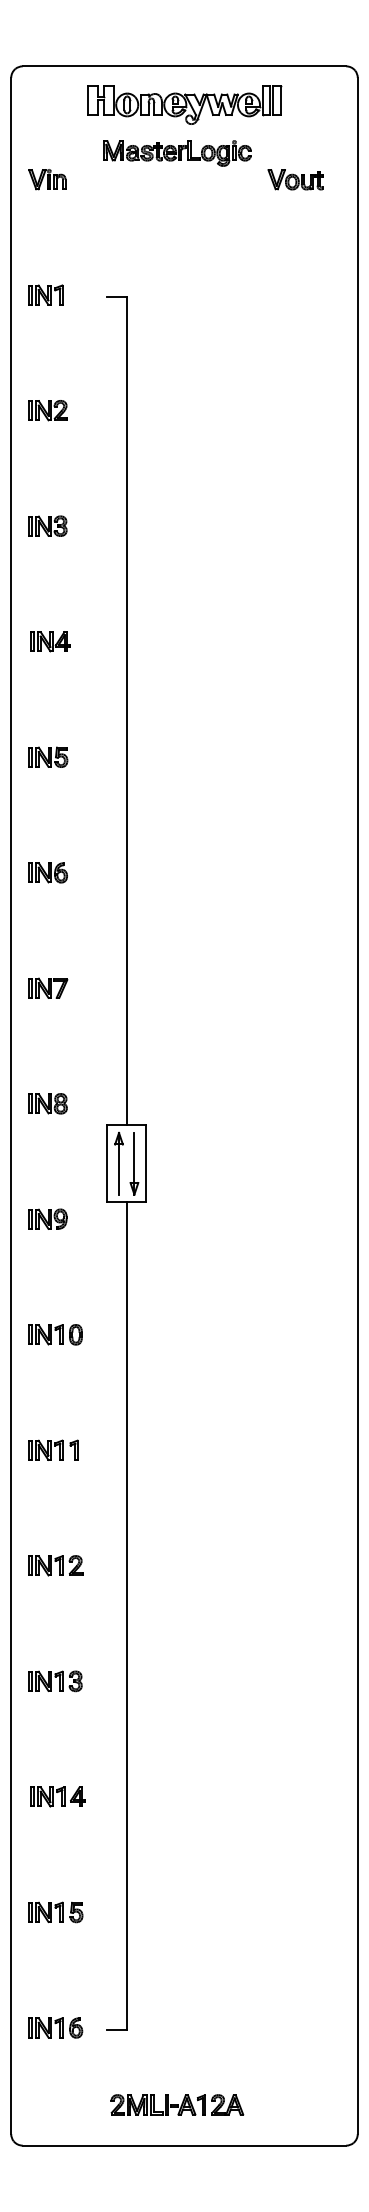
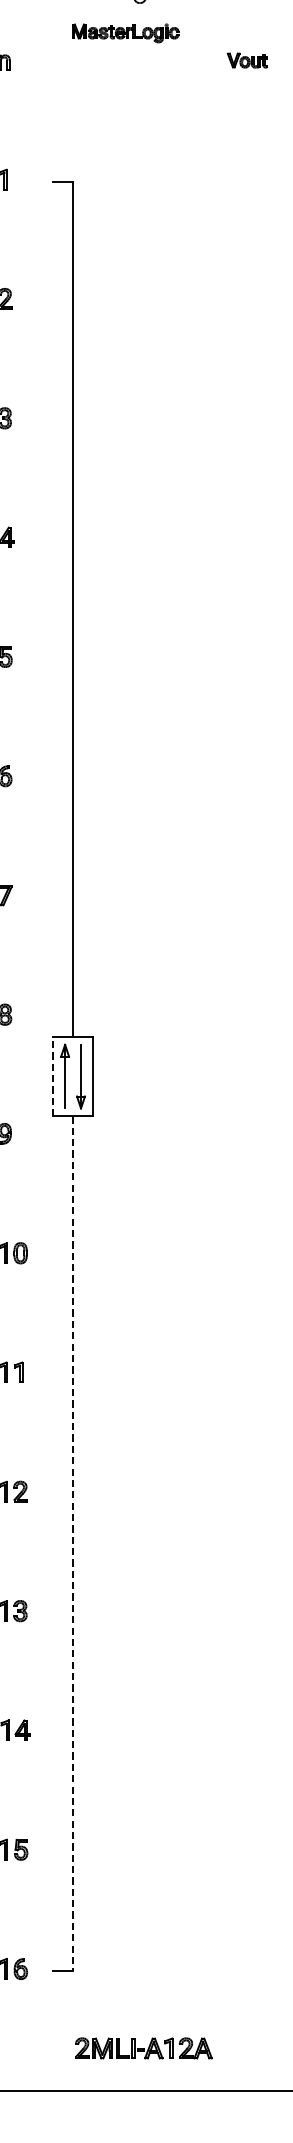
part: (177, 153) -> (125, 33), size x0.7
part: (295, 179) -> (247, 60), size x0.7
line: (107, 1163) -> (53, 1076), solid -> dashed
line: (126, 1616) -> (72, 1544), solid -> dashed
part: (177, 2104) -> (144, 2048), moved

